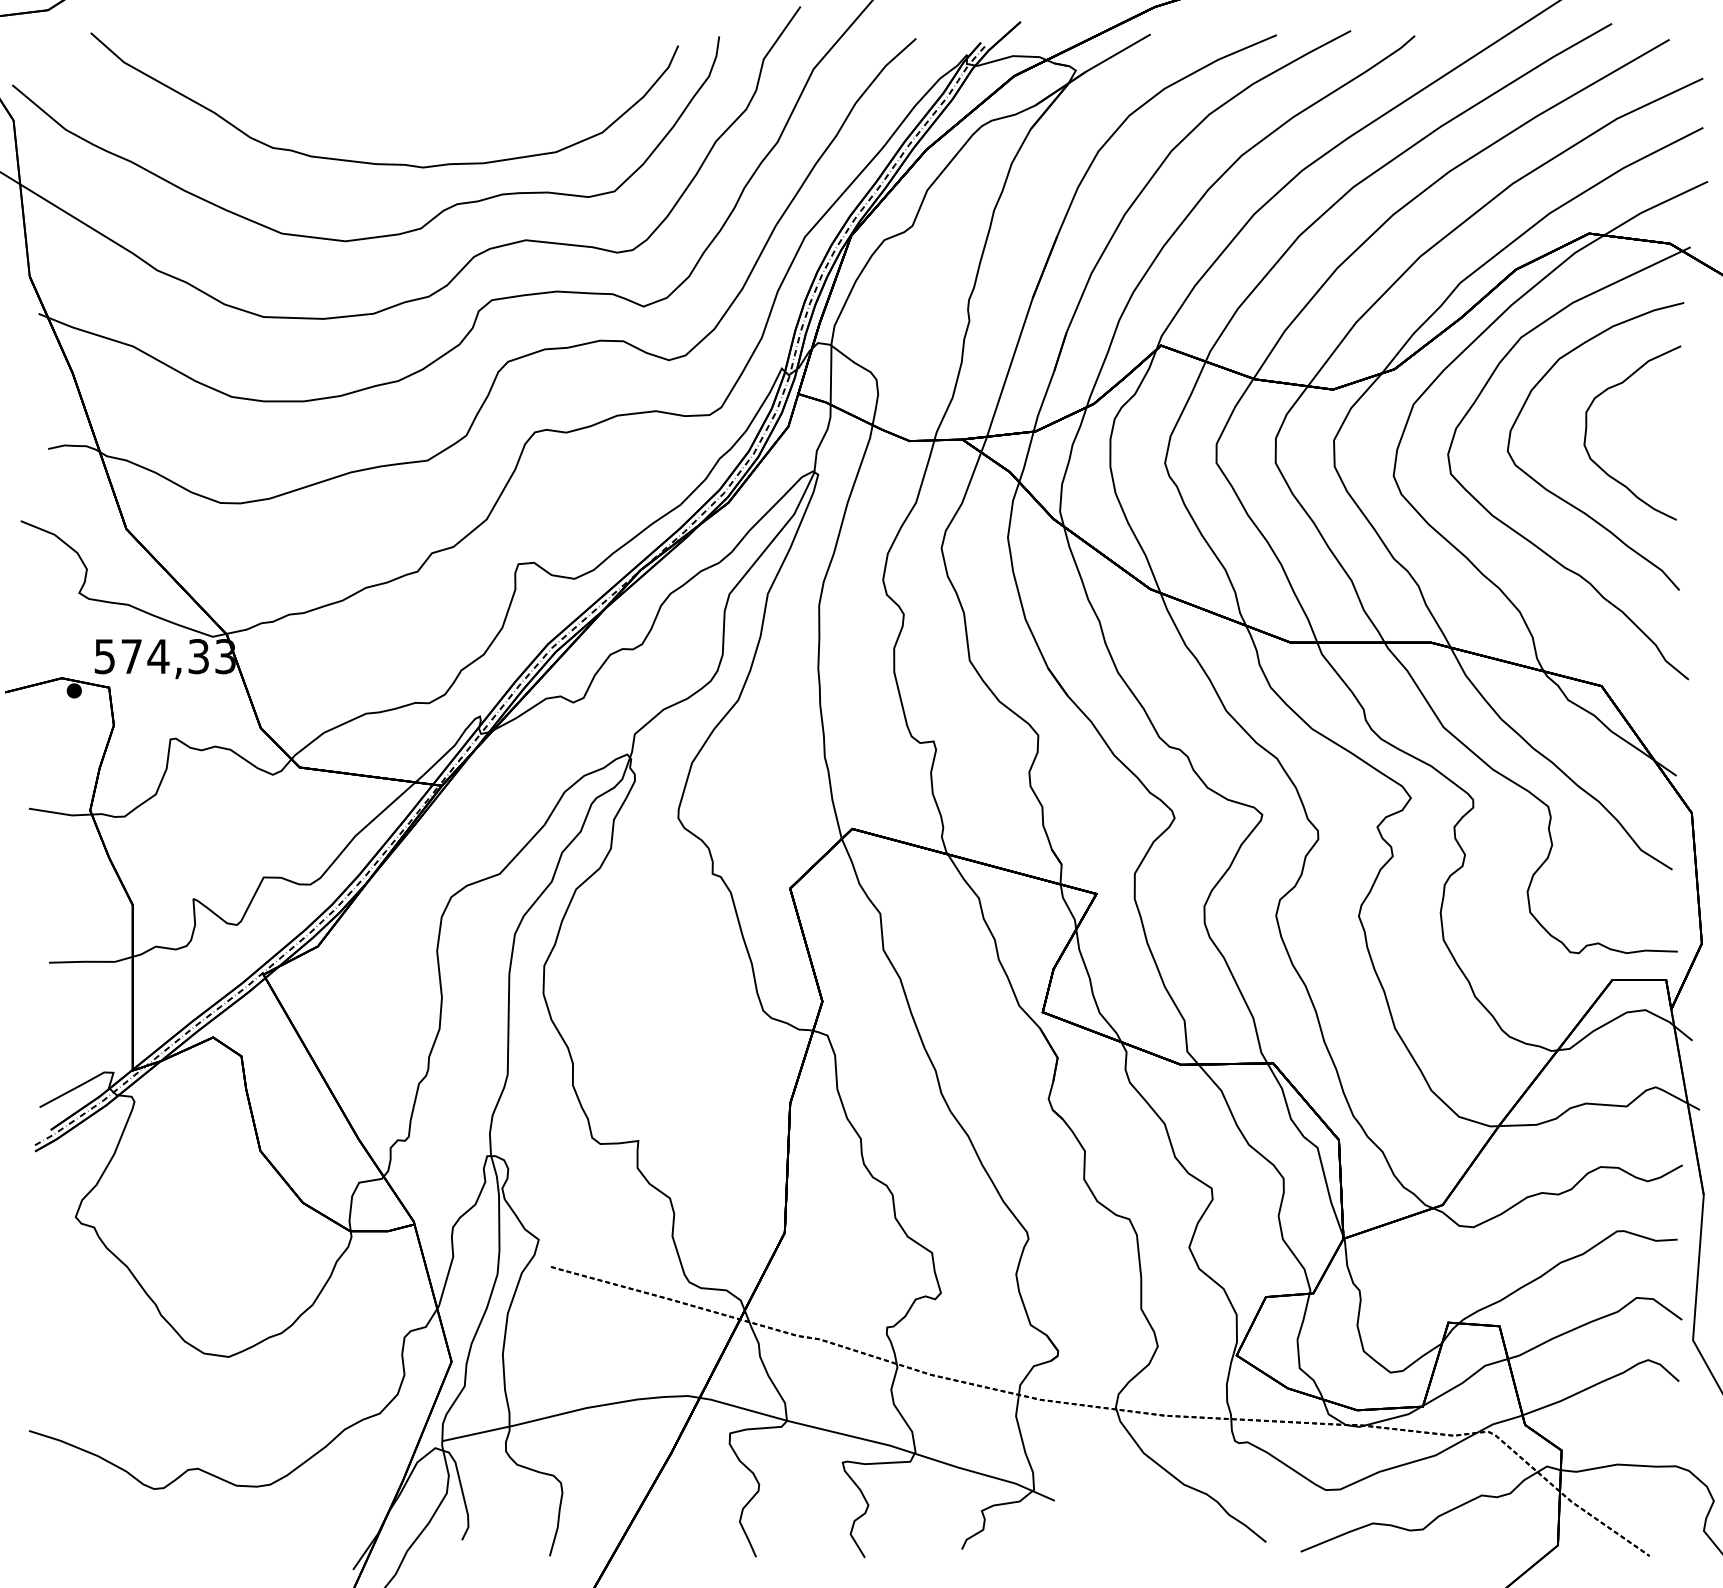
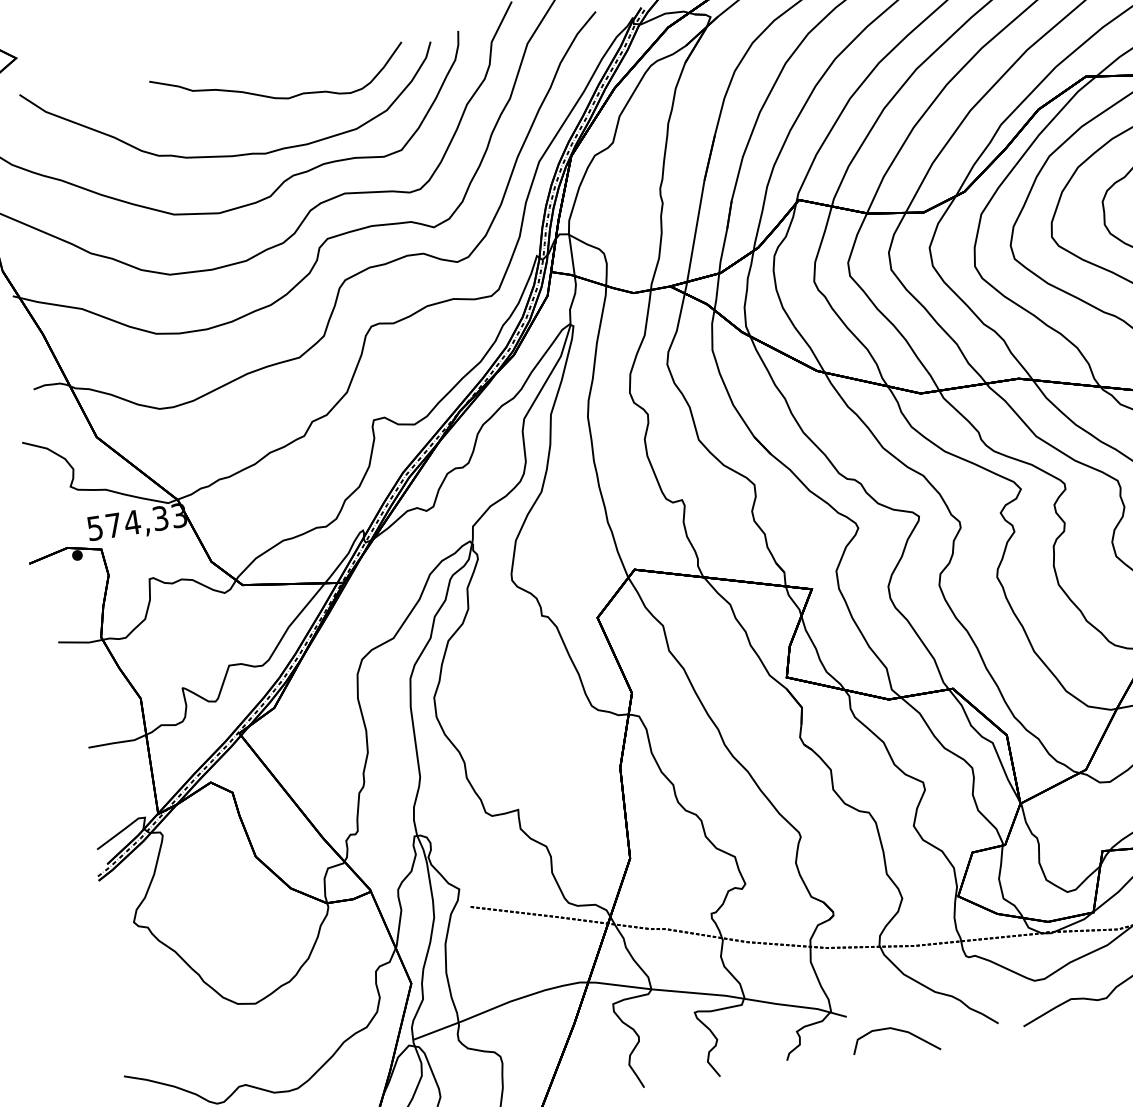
curve: (453, 91) -> (278, 97), added
curve: (1122, 1530) -> (897, 1030), added

